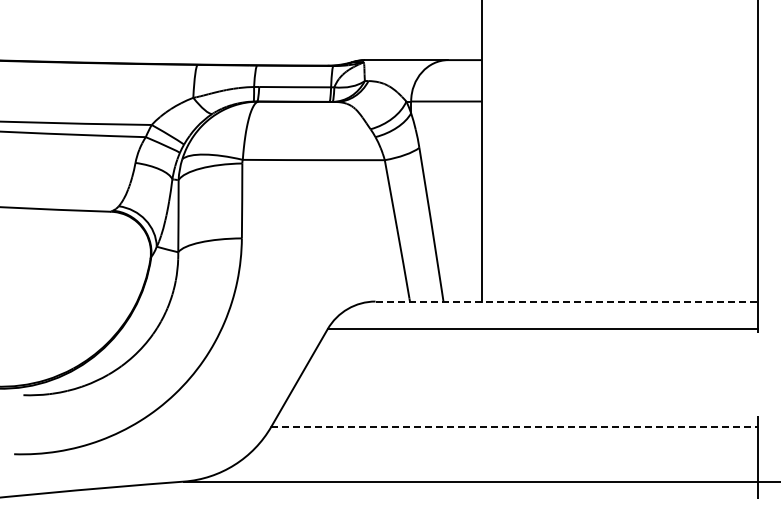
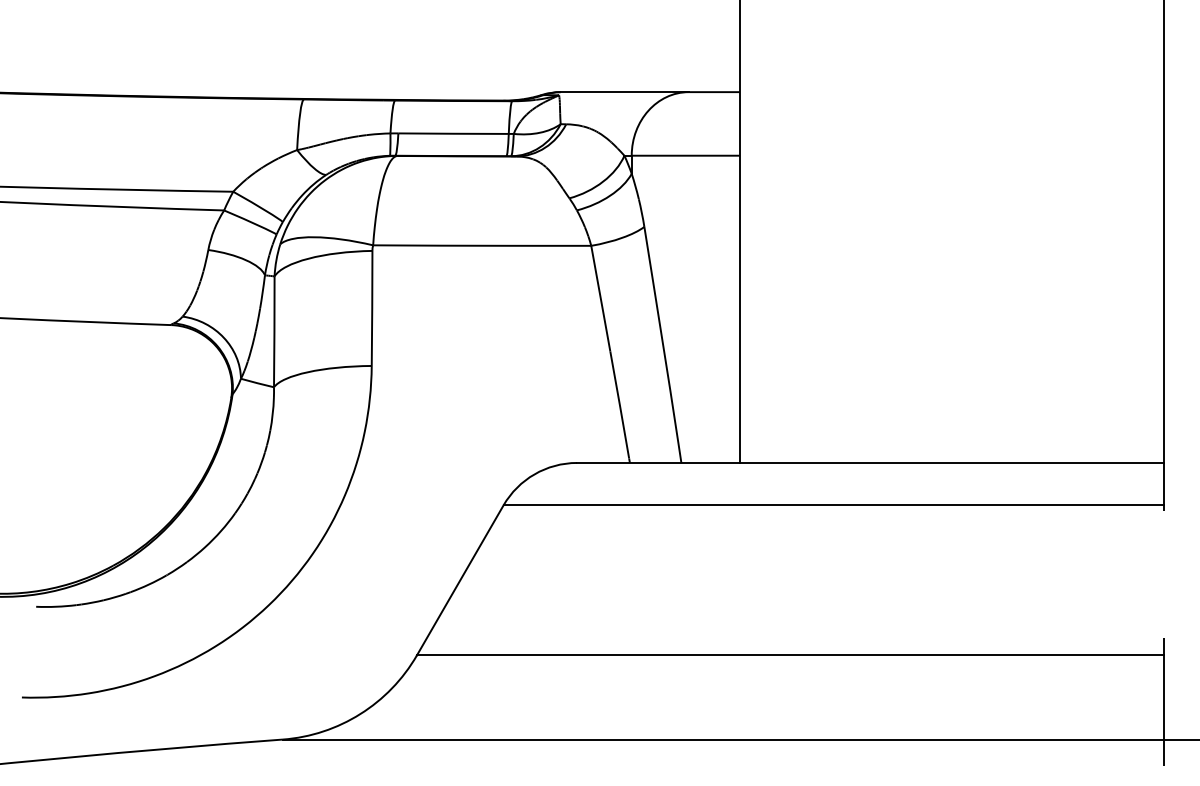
line: (567, 301) -> (871, 462), dashed -> solid
line: (514, 426) -> (790, 654), dashed -> solid

